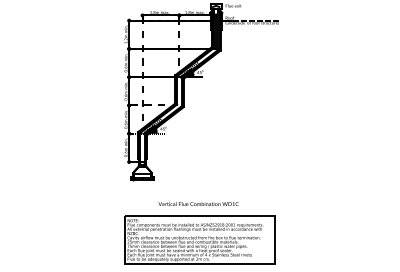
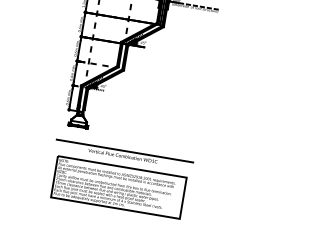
line: (199, 198) -> (124, 151), added

